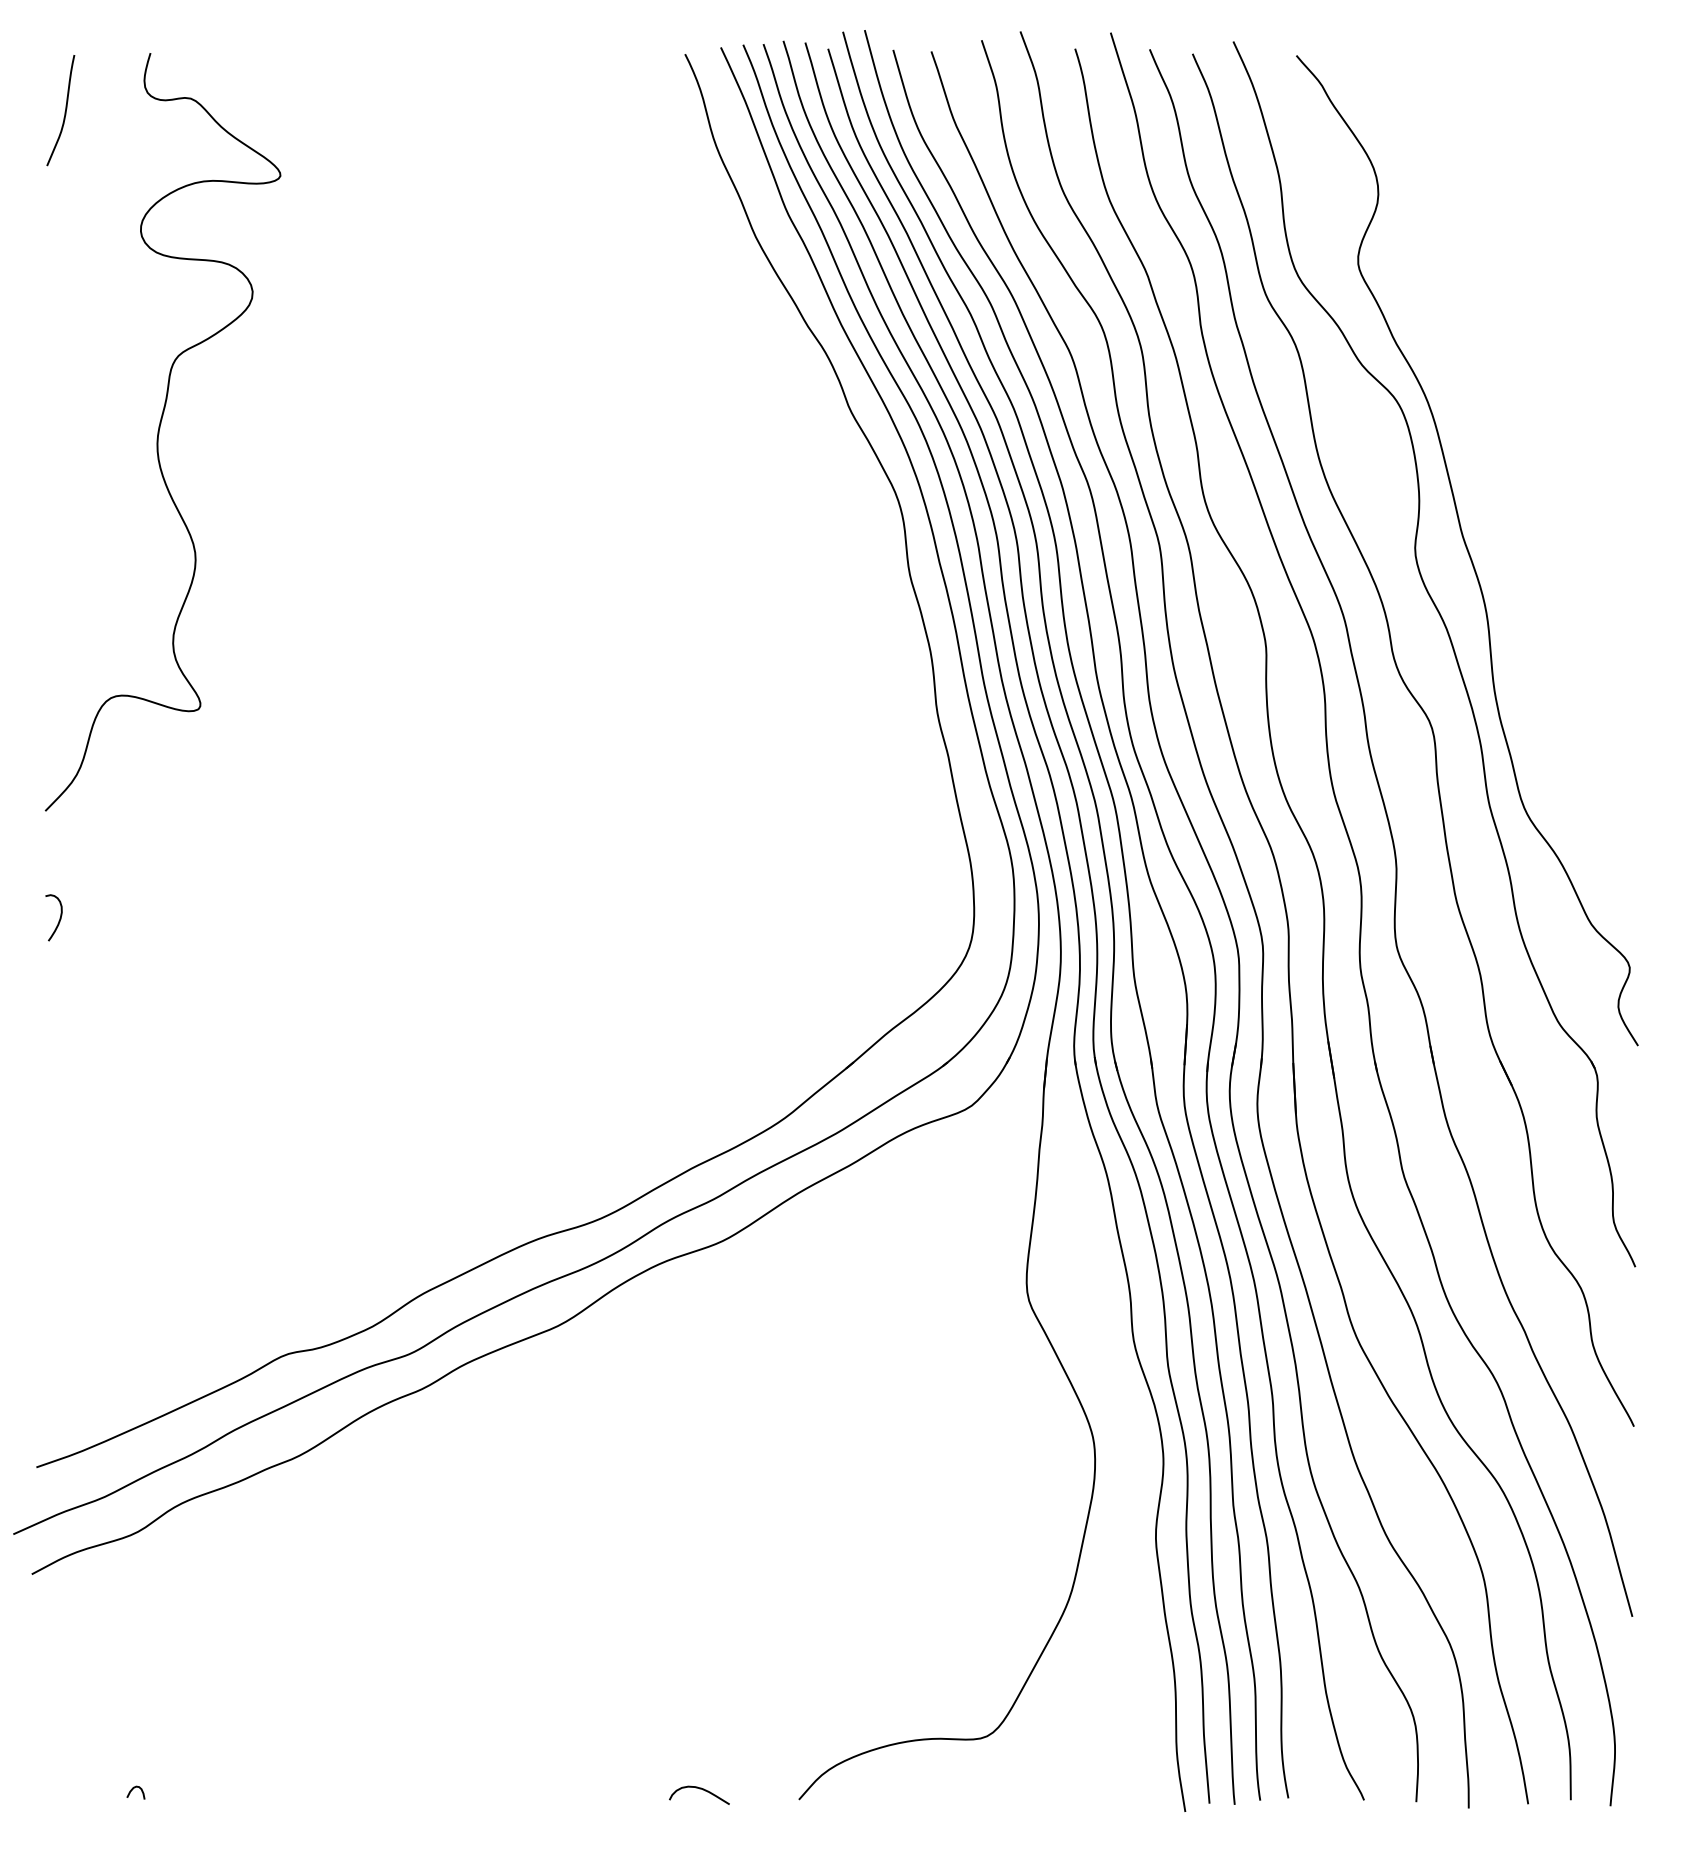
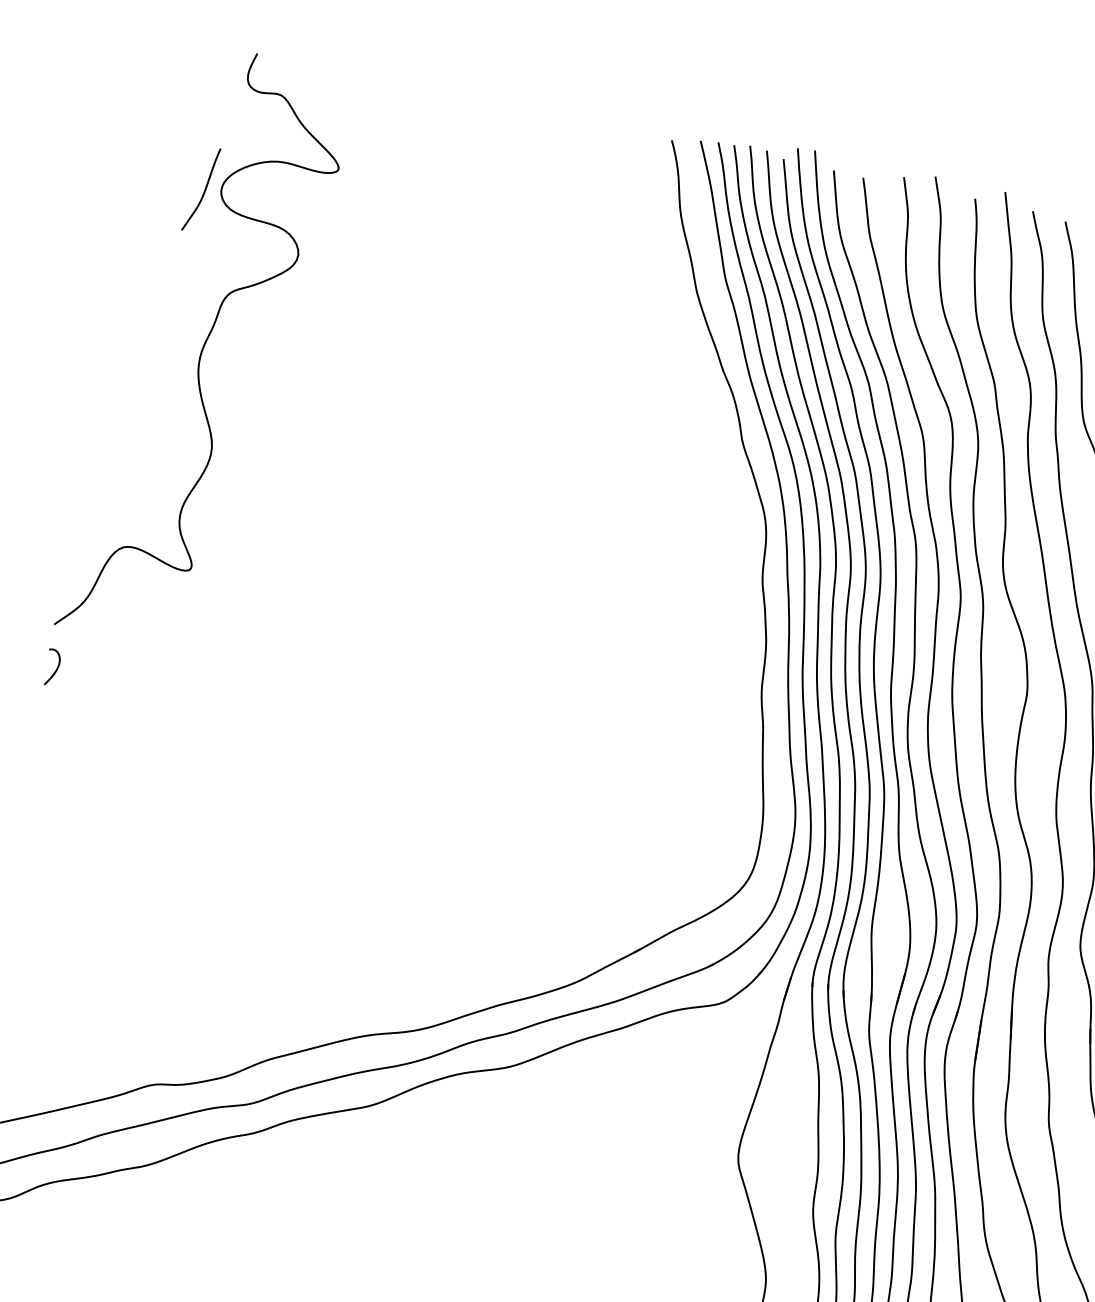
curve: (64, 111) -> (203, 190), moved
curve: (58, 920) -> (55, 670), moved

